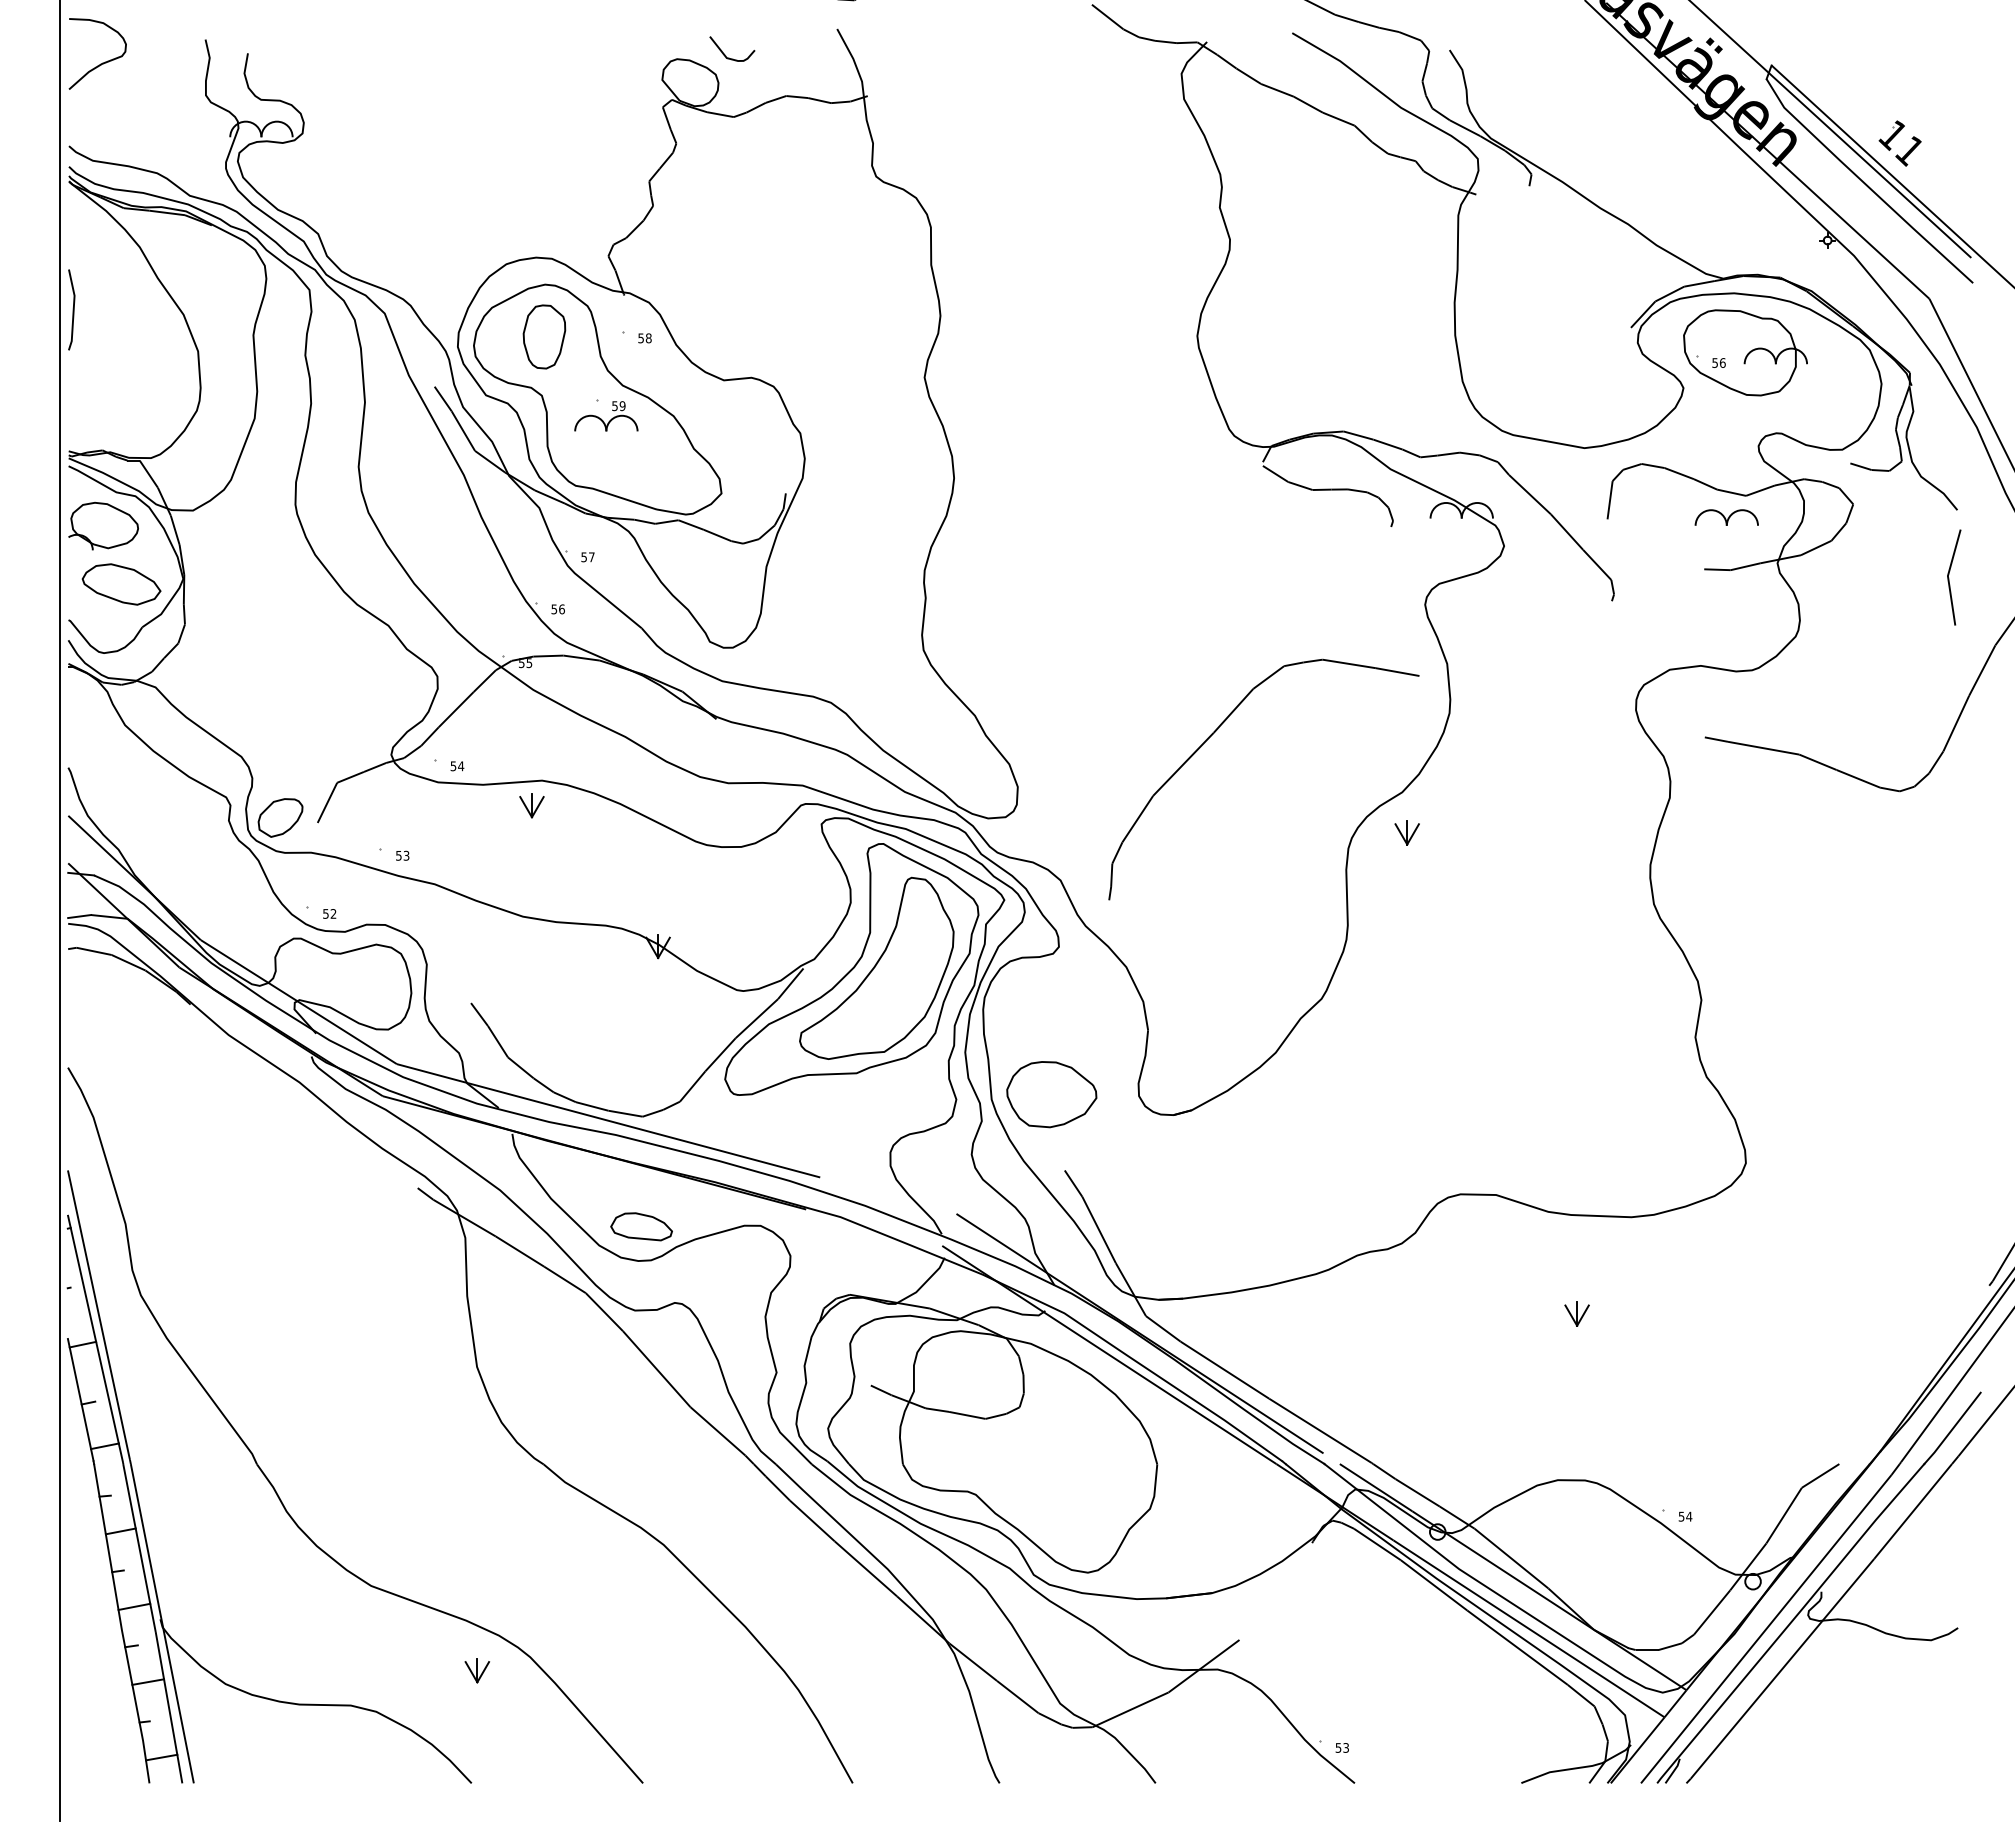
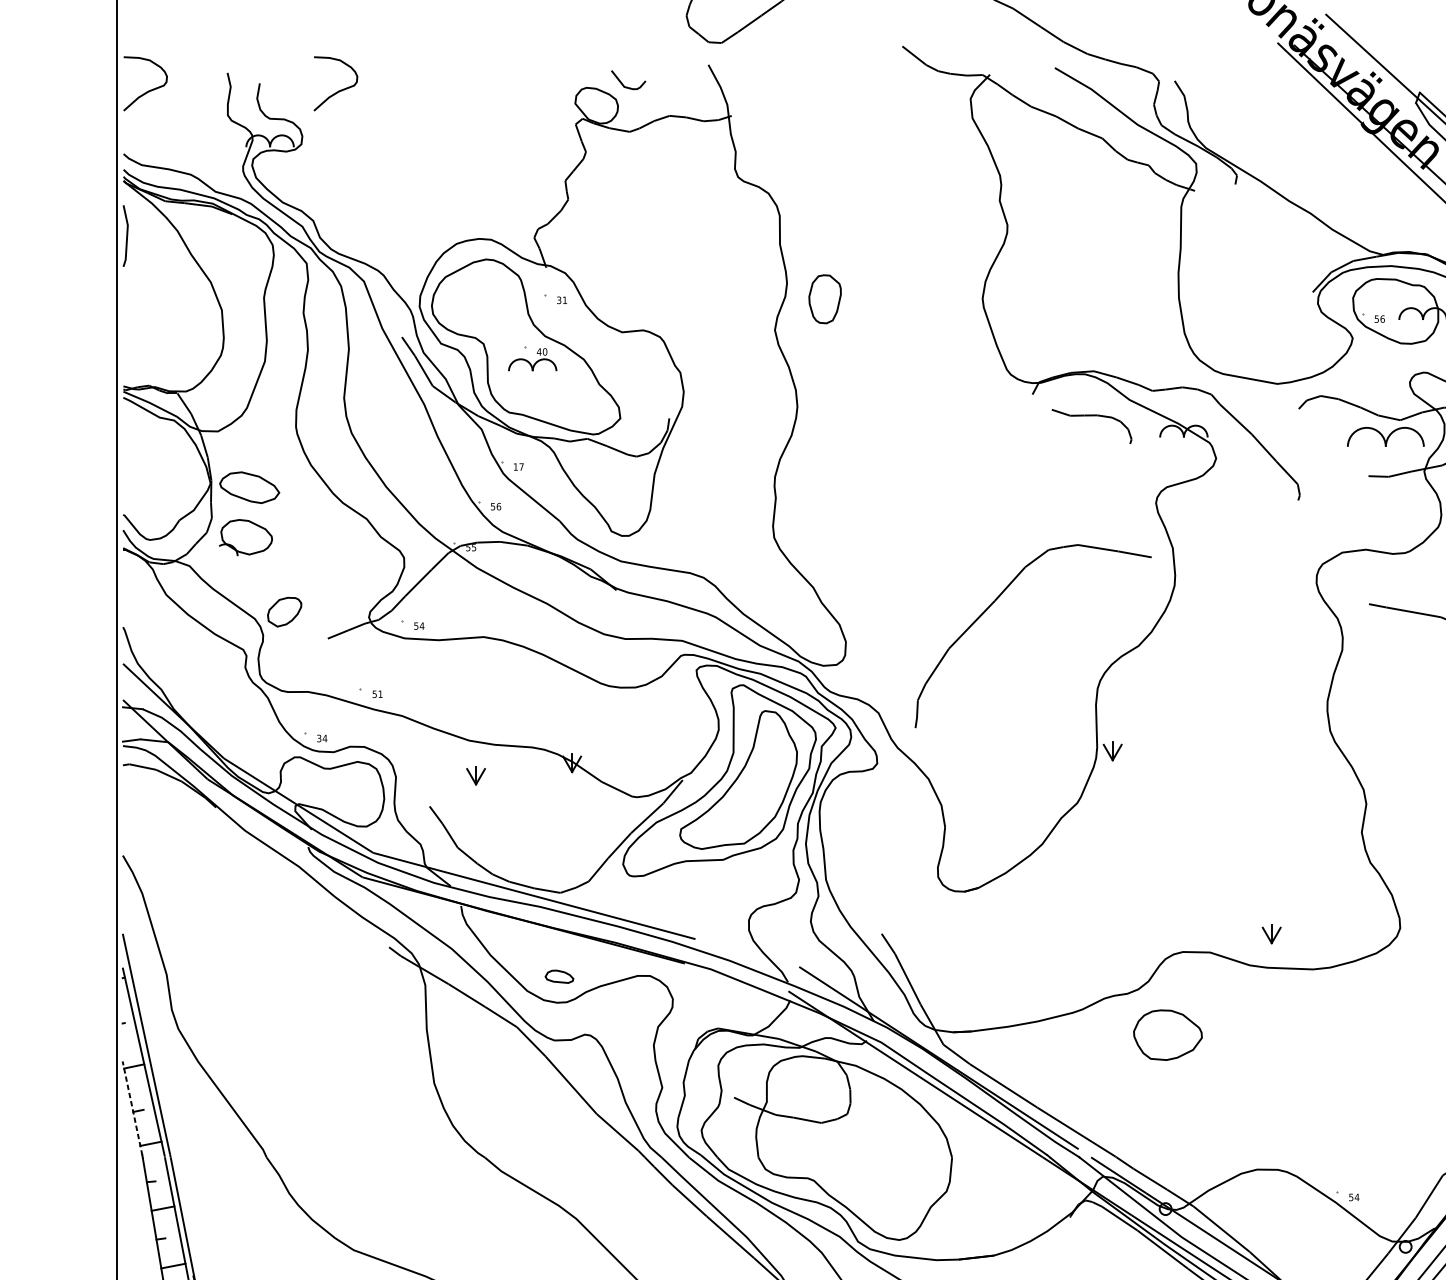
curve: (352, 62) -> (339, 90), added
line: (72, 309) -> (126, 235), moved
part: (544, 336) -> (825, 298), moved
text: (644, 338) -> (561, 300), 58 -> 31
text: (618, 406) -> (541, 352), 59 -> 40
line: (1275, 473) -> (1042, 403), removed
line: (1609, 500) -> (1296, 423), removed
part: (1726, 517) -> (1385, 436), size x1.6
part: (103, 525) -> (245, 537), moved
text: (583, 557) -> (515, 467), 57 -> 17
part: (121, 584) -> (249, 487), moved
line: (327, 802) -> (320, 653), removed
part: (531, 805) -> (475, 775), moved
part: (280, 817) -> (284, 611), moved
part: (1406, 832) -> (1112, 751), moved
text: (406, 855) -> (380, 694), 53 -> 51
text: (329, 913) -> (321, 738), 52 -> 34
part: (1051, 1094) -> (1167, 1035), moved
part: (641, 1226) -> (559, 976), size x0.6
part: (1576, 1313) -> (1271, 933), moved
line: (80, 1399) -> (132, 1108), solid -> dashed

